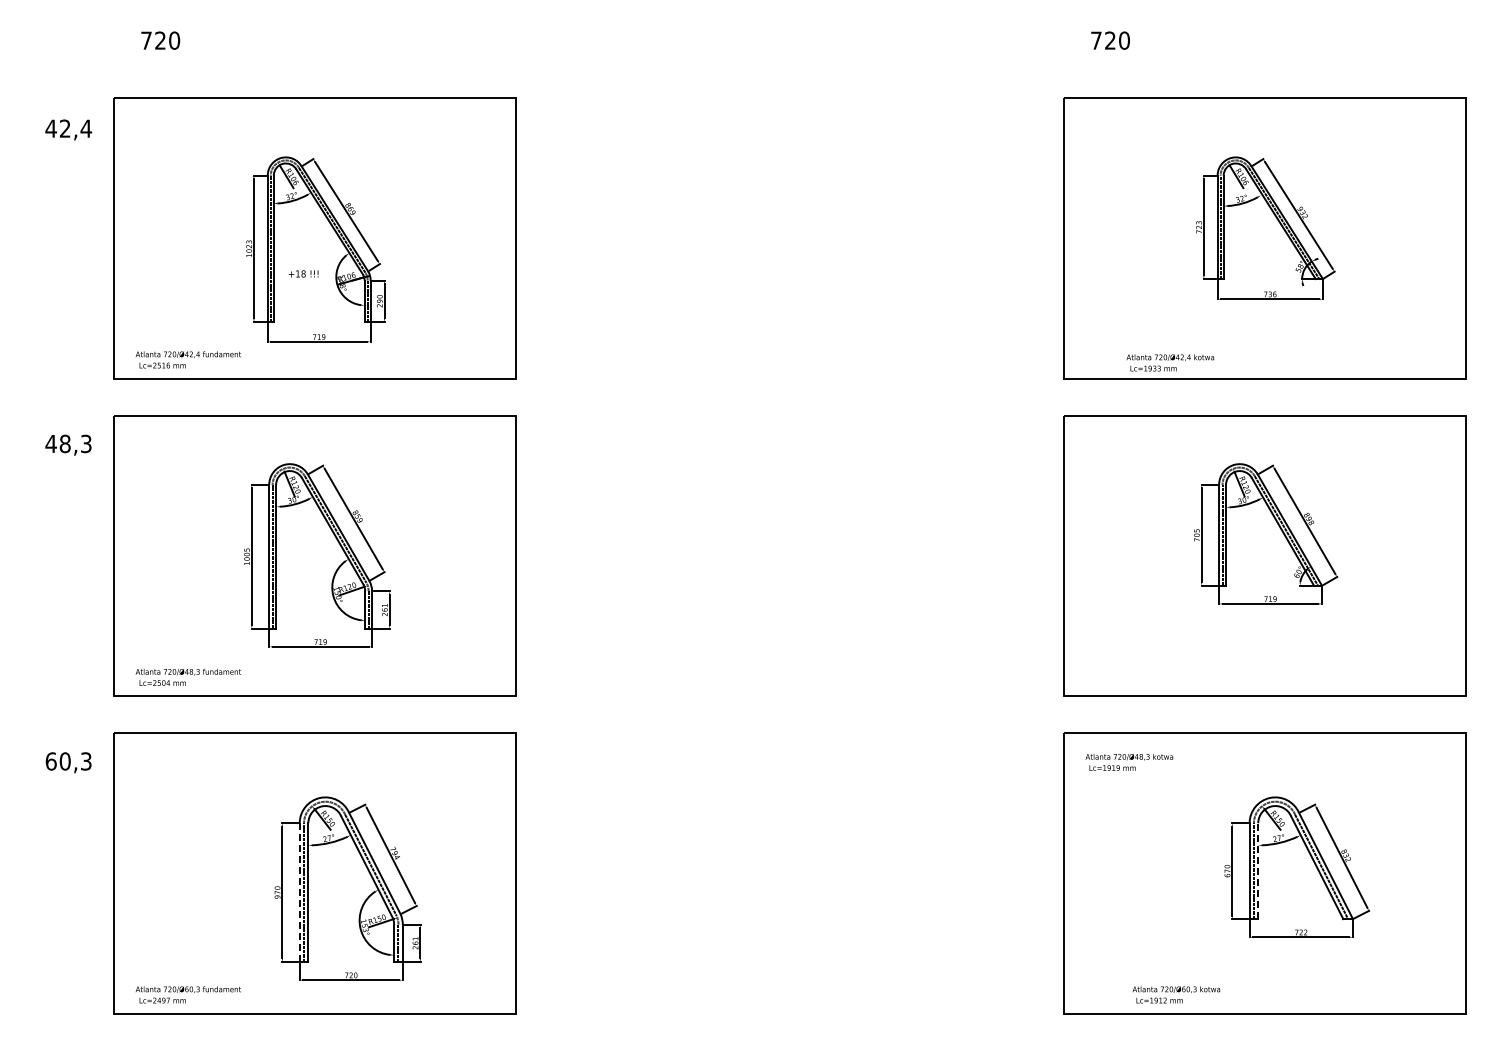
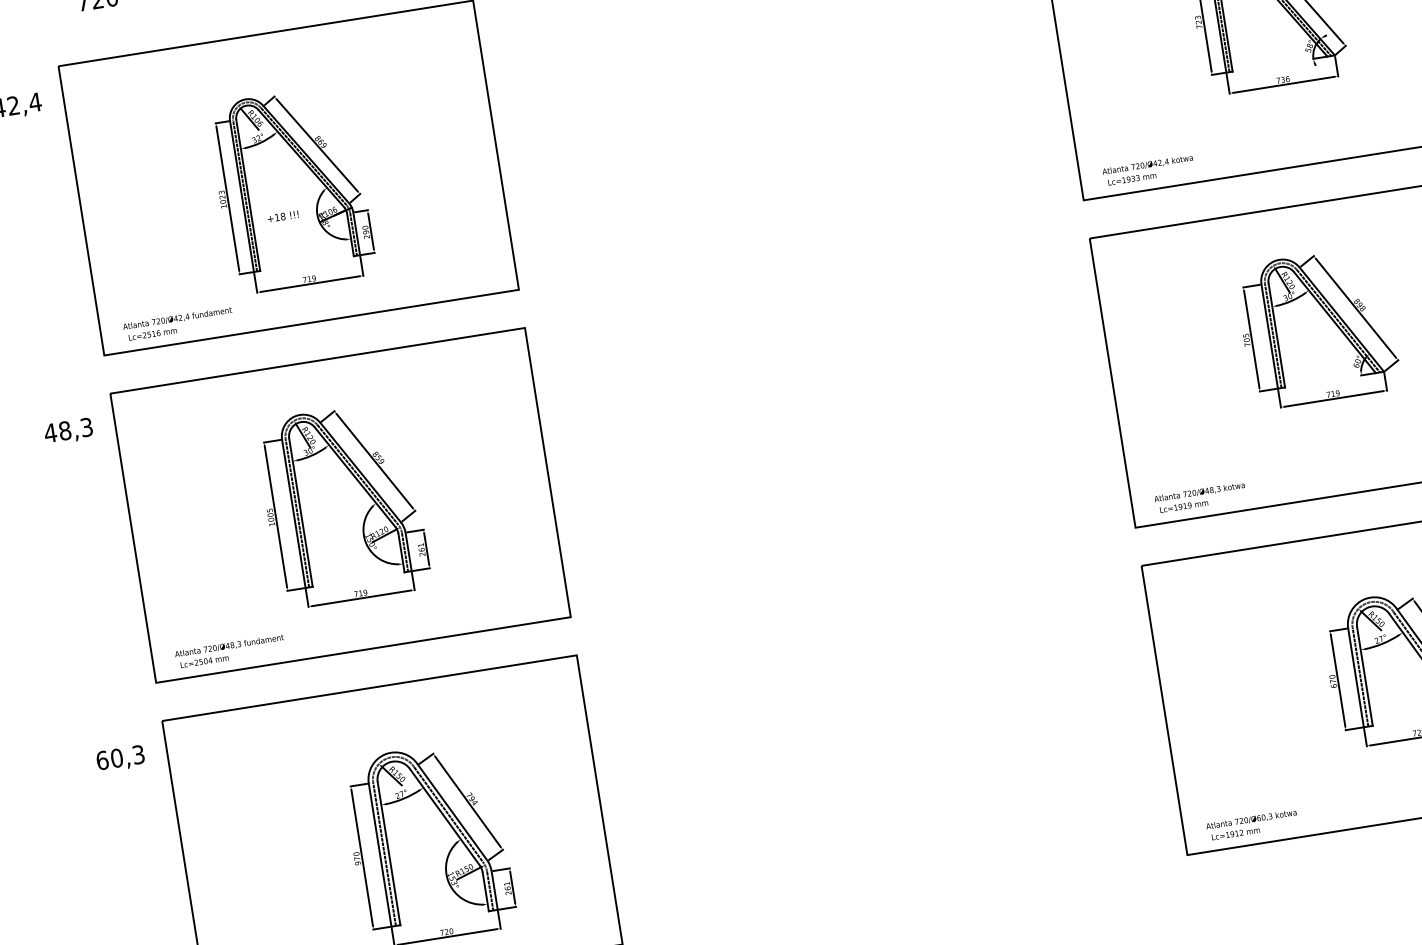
text: (1170, 362) -> (1148, 169), moved
text: (1129, 761) -> (1200, 496), moved
line: (1258, 871) -> (1365, 676), dashed -> solid
line: (299, 892) -> (379, 855), dashed -> solid
text: (1176, 994) -> (1252, 824), moved

